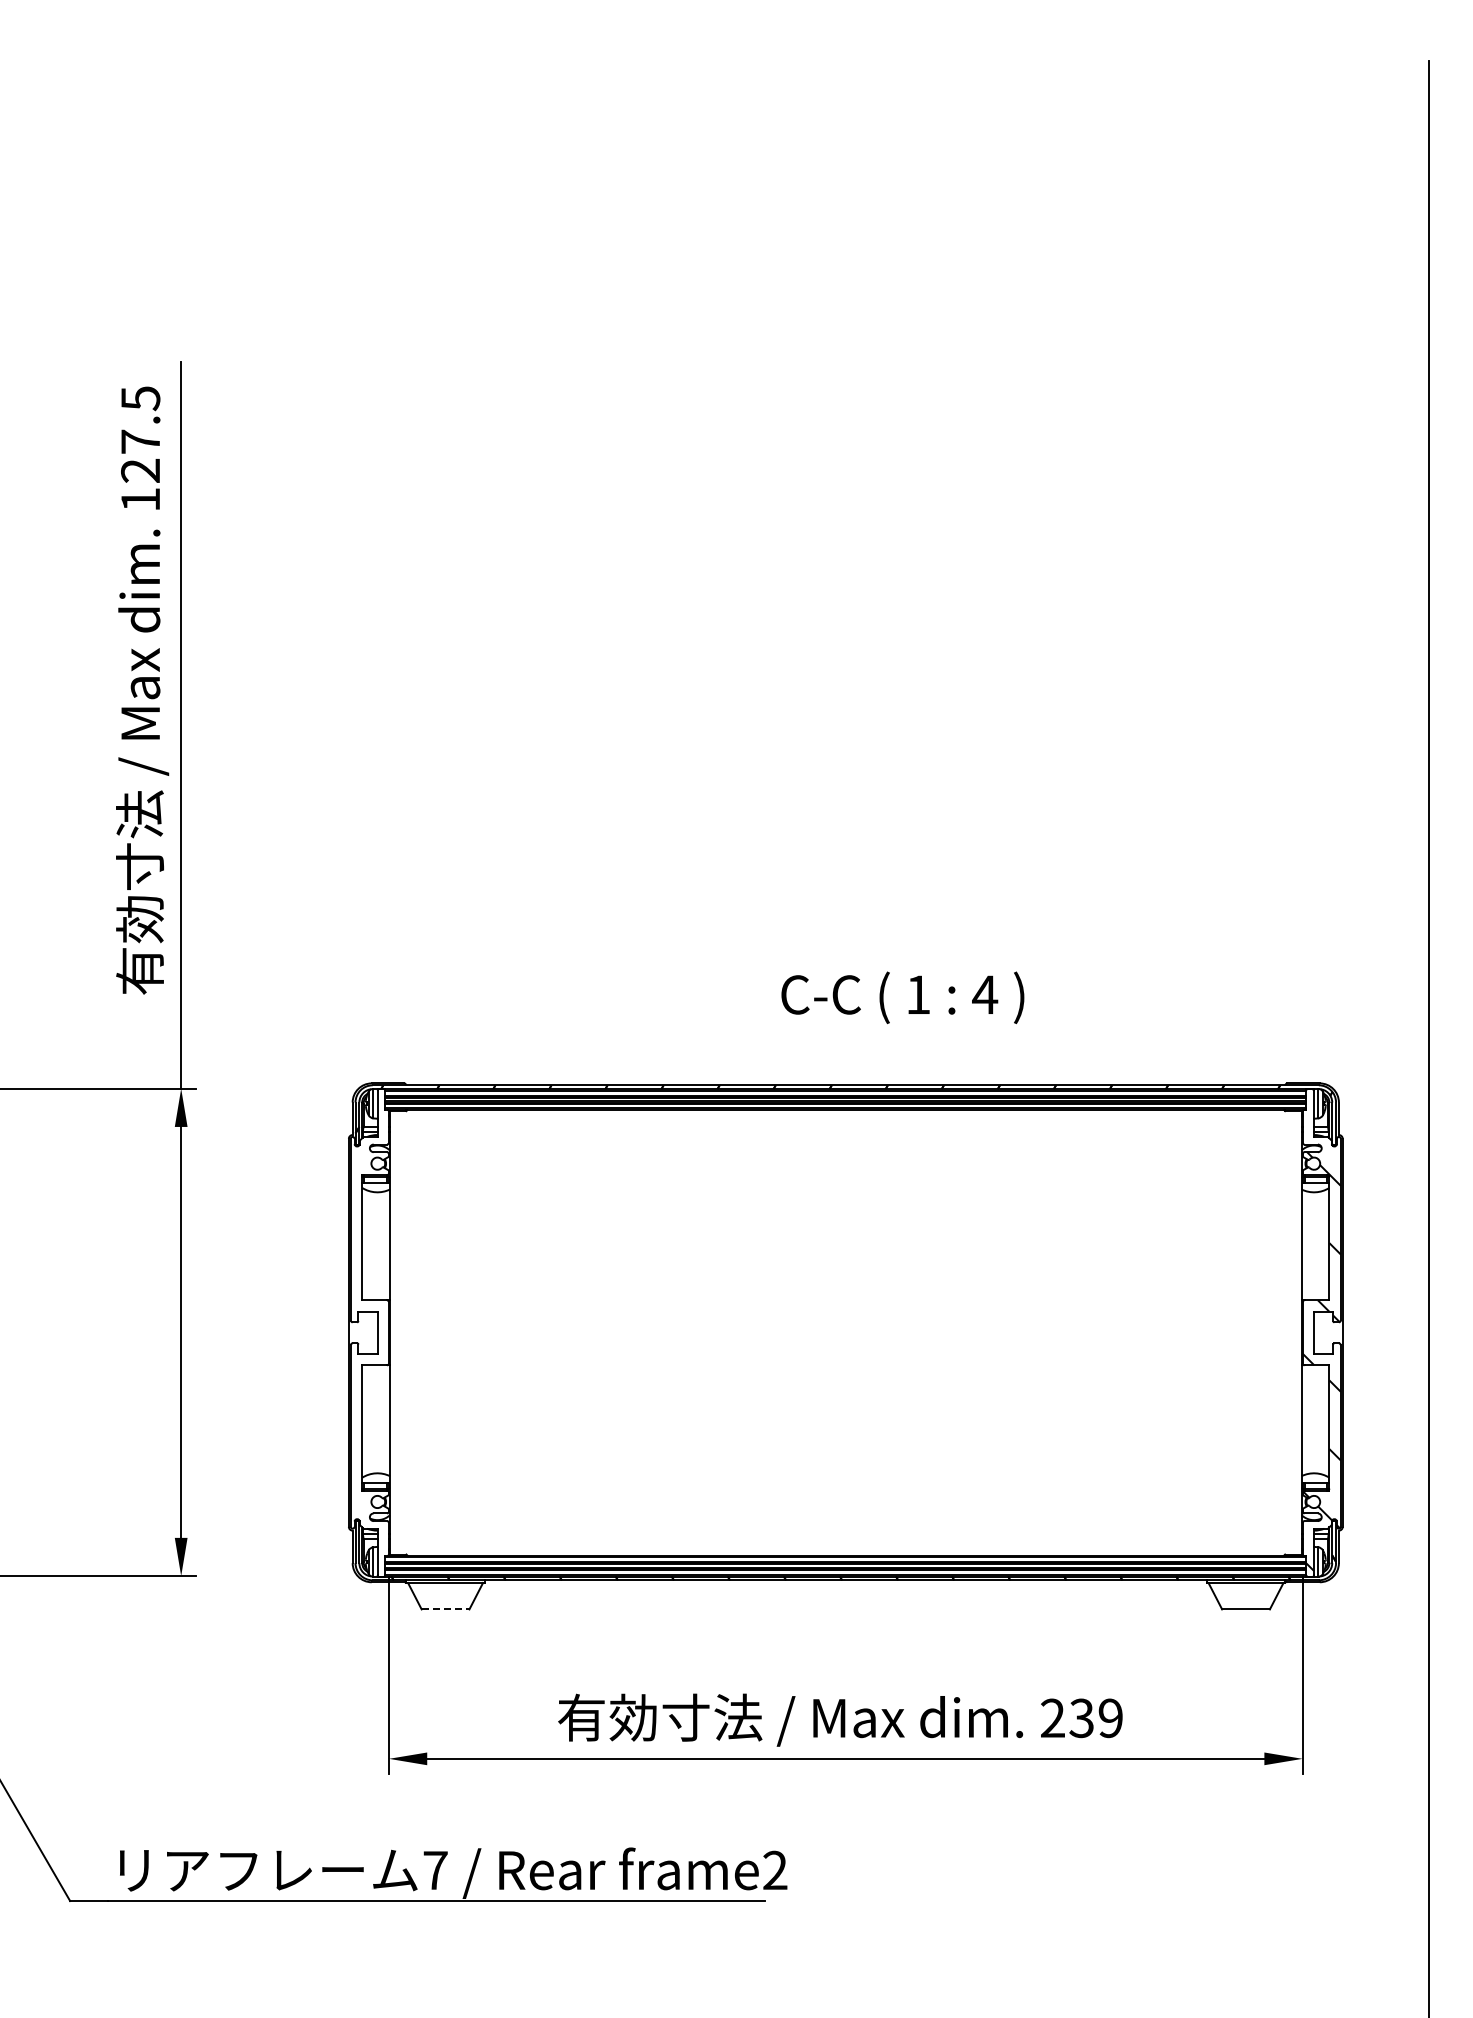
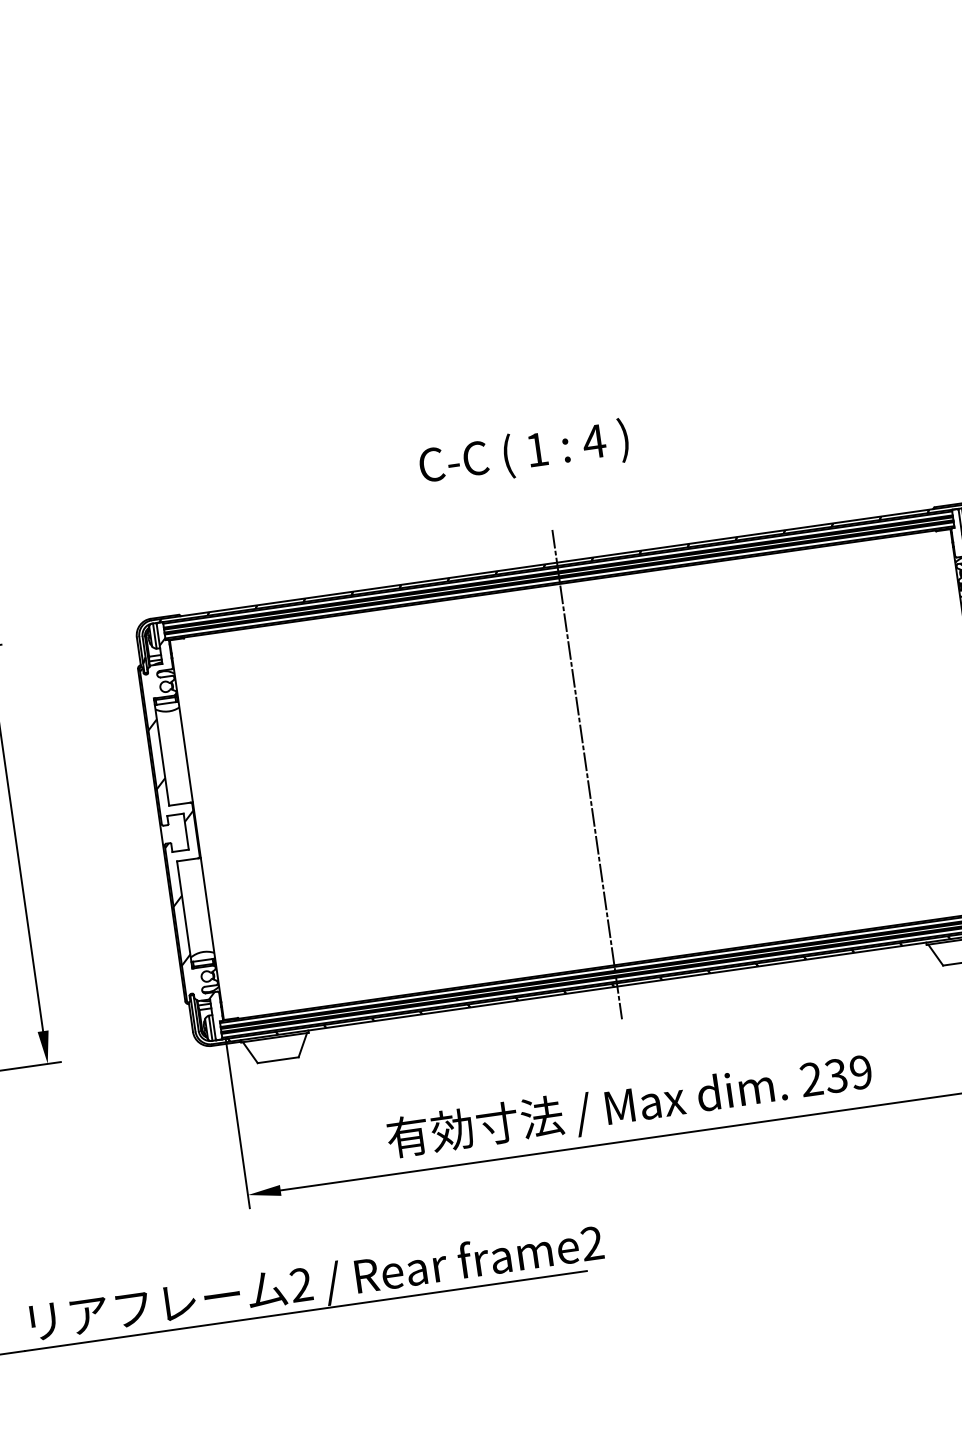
text: (902, 997) -> (523, 453), moved
hatch: (369, 1317) -> (177, 819), added
line: (845, 1332) -> (586, 774), added
line: (445, 1609) -> (278, 1060), dashed -> solid
text: (435, 1869) -> (301, 1284), 7 -> 2

